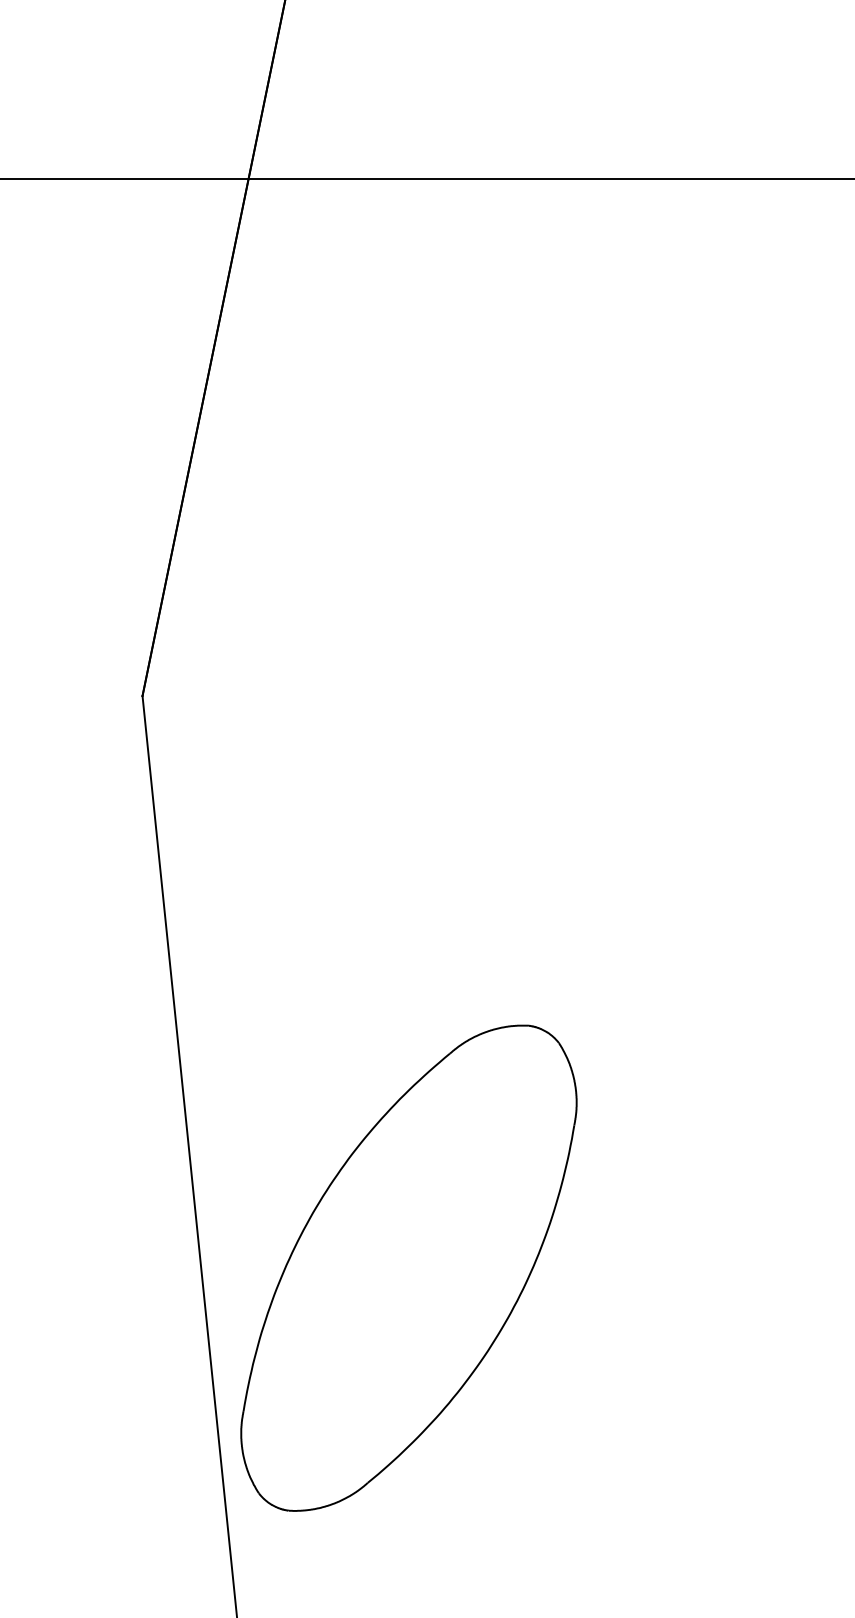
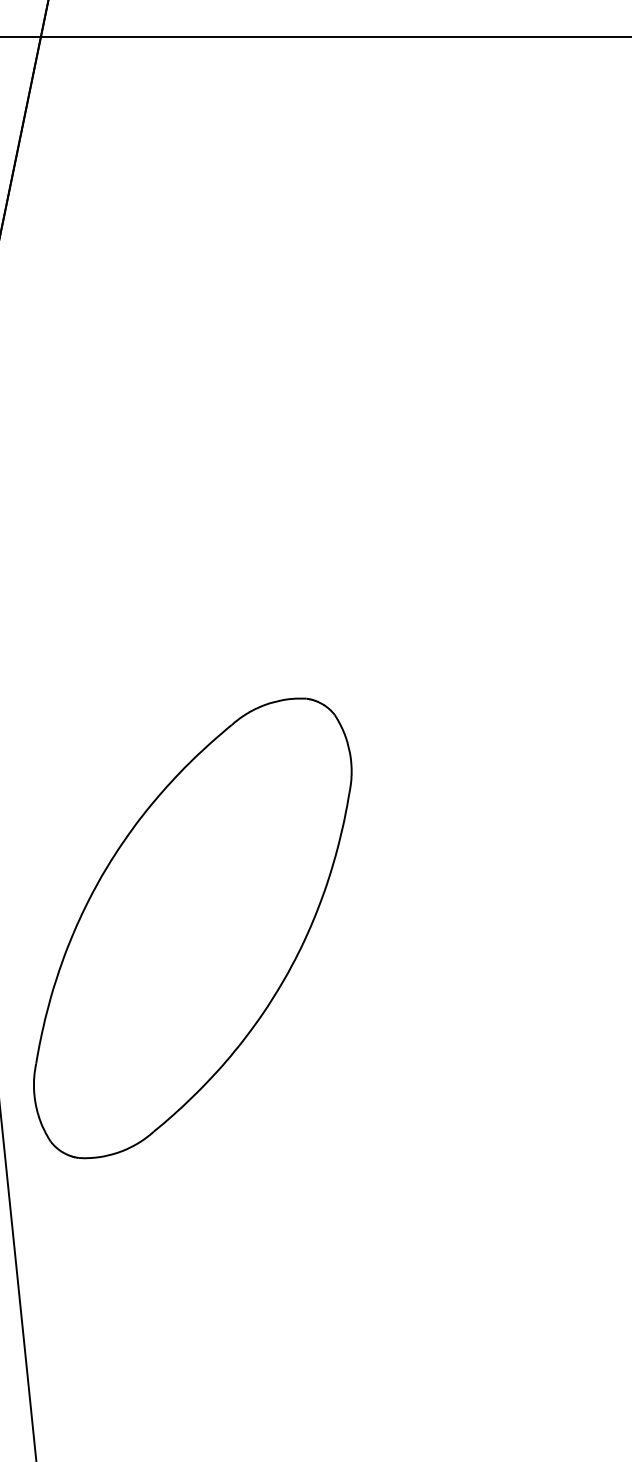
part: (408, 1267) -> (192, 927), moved

